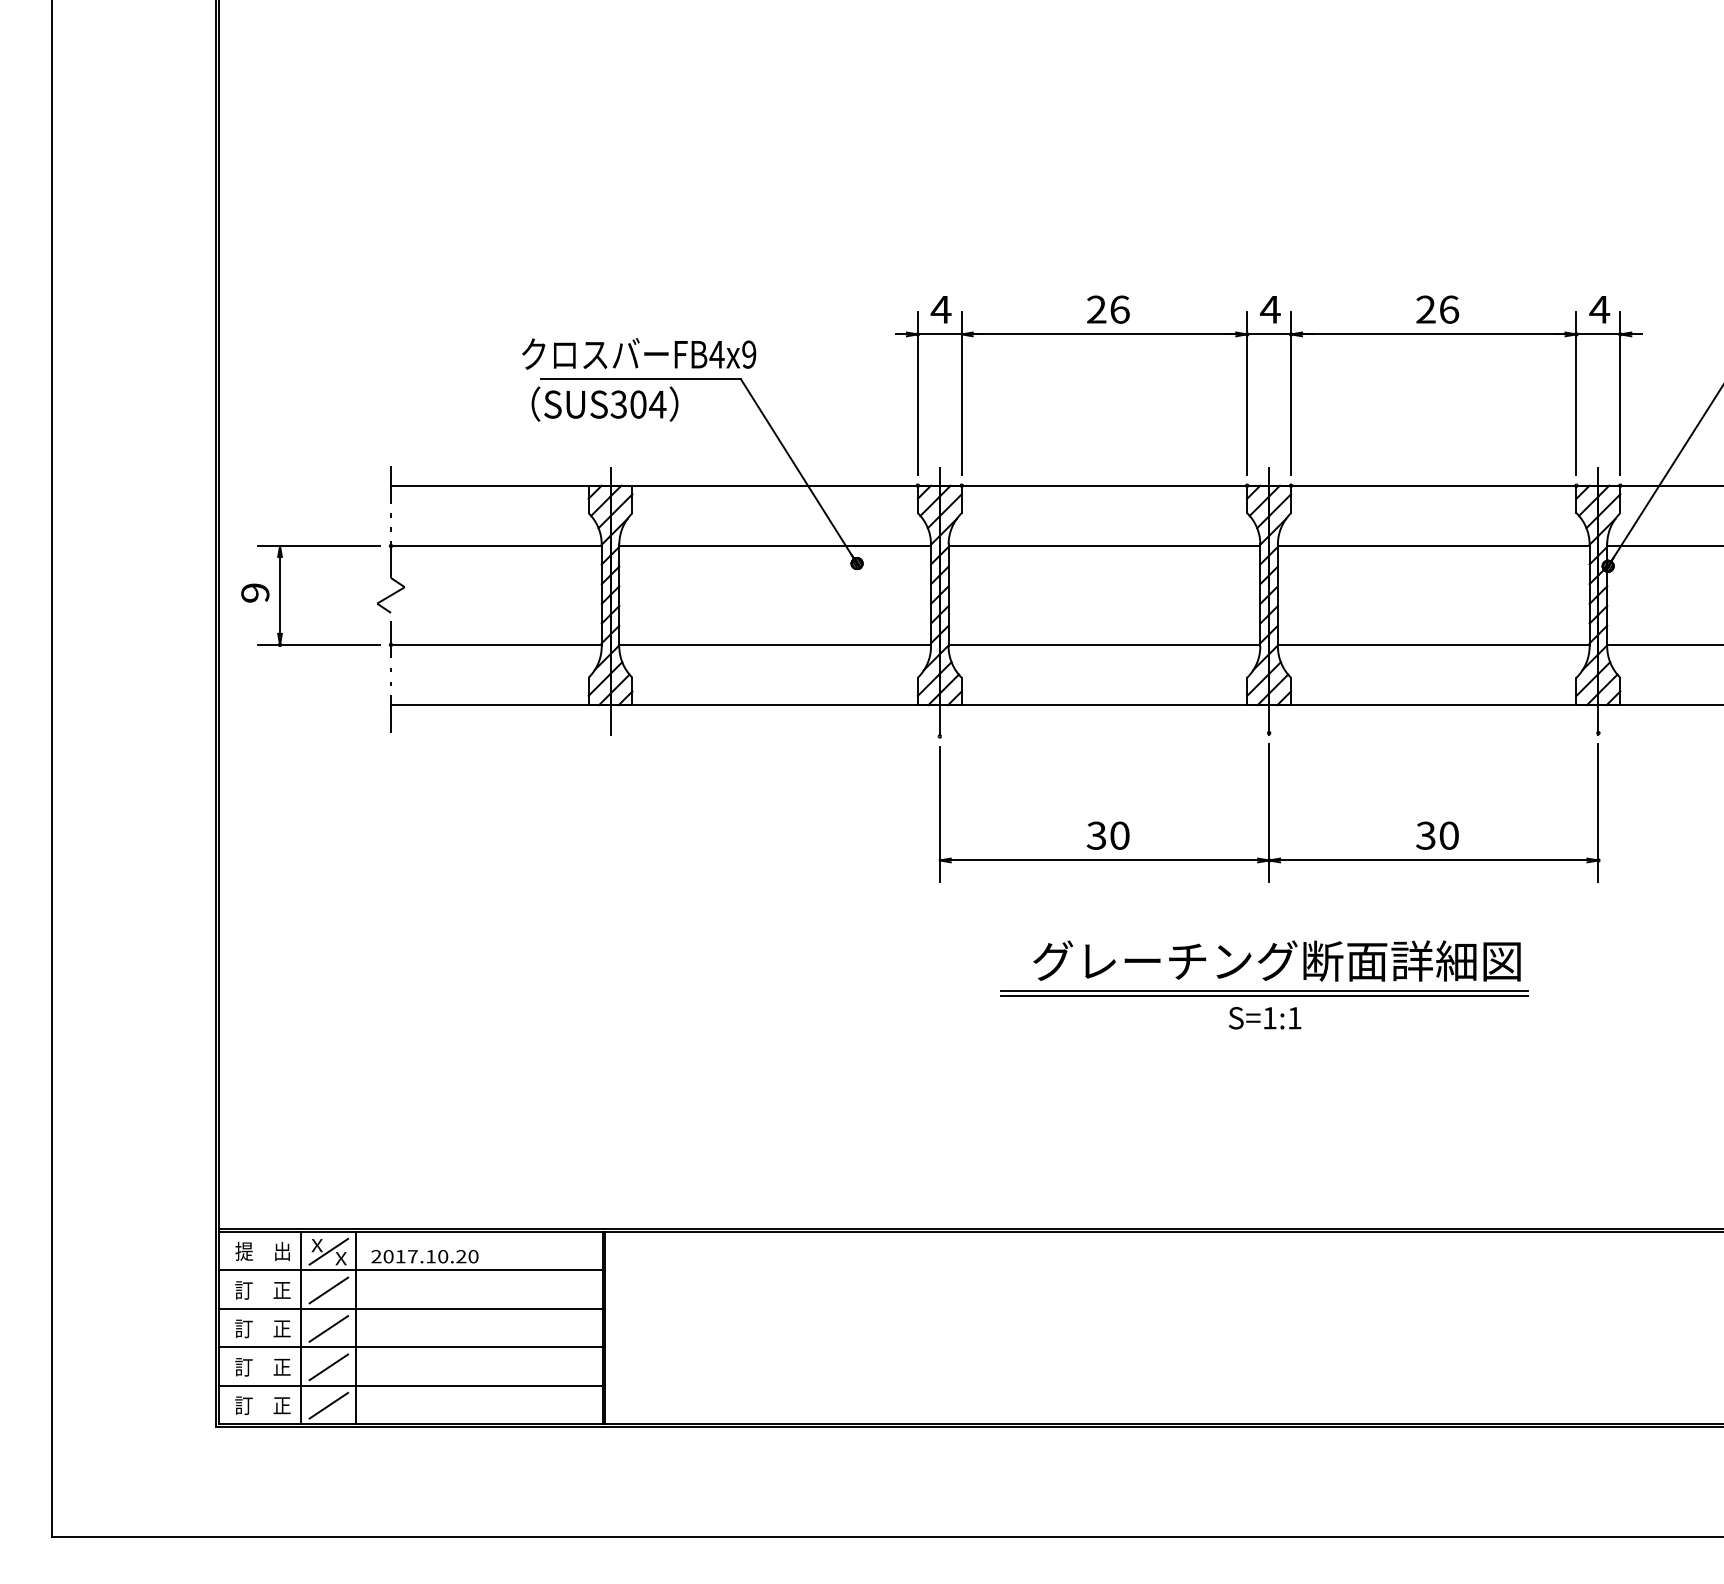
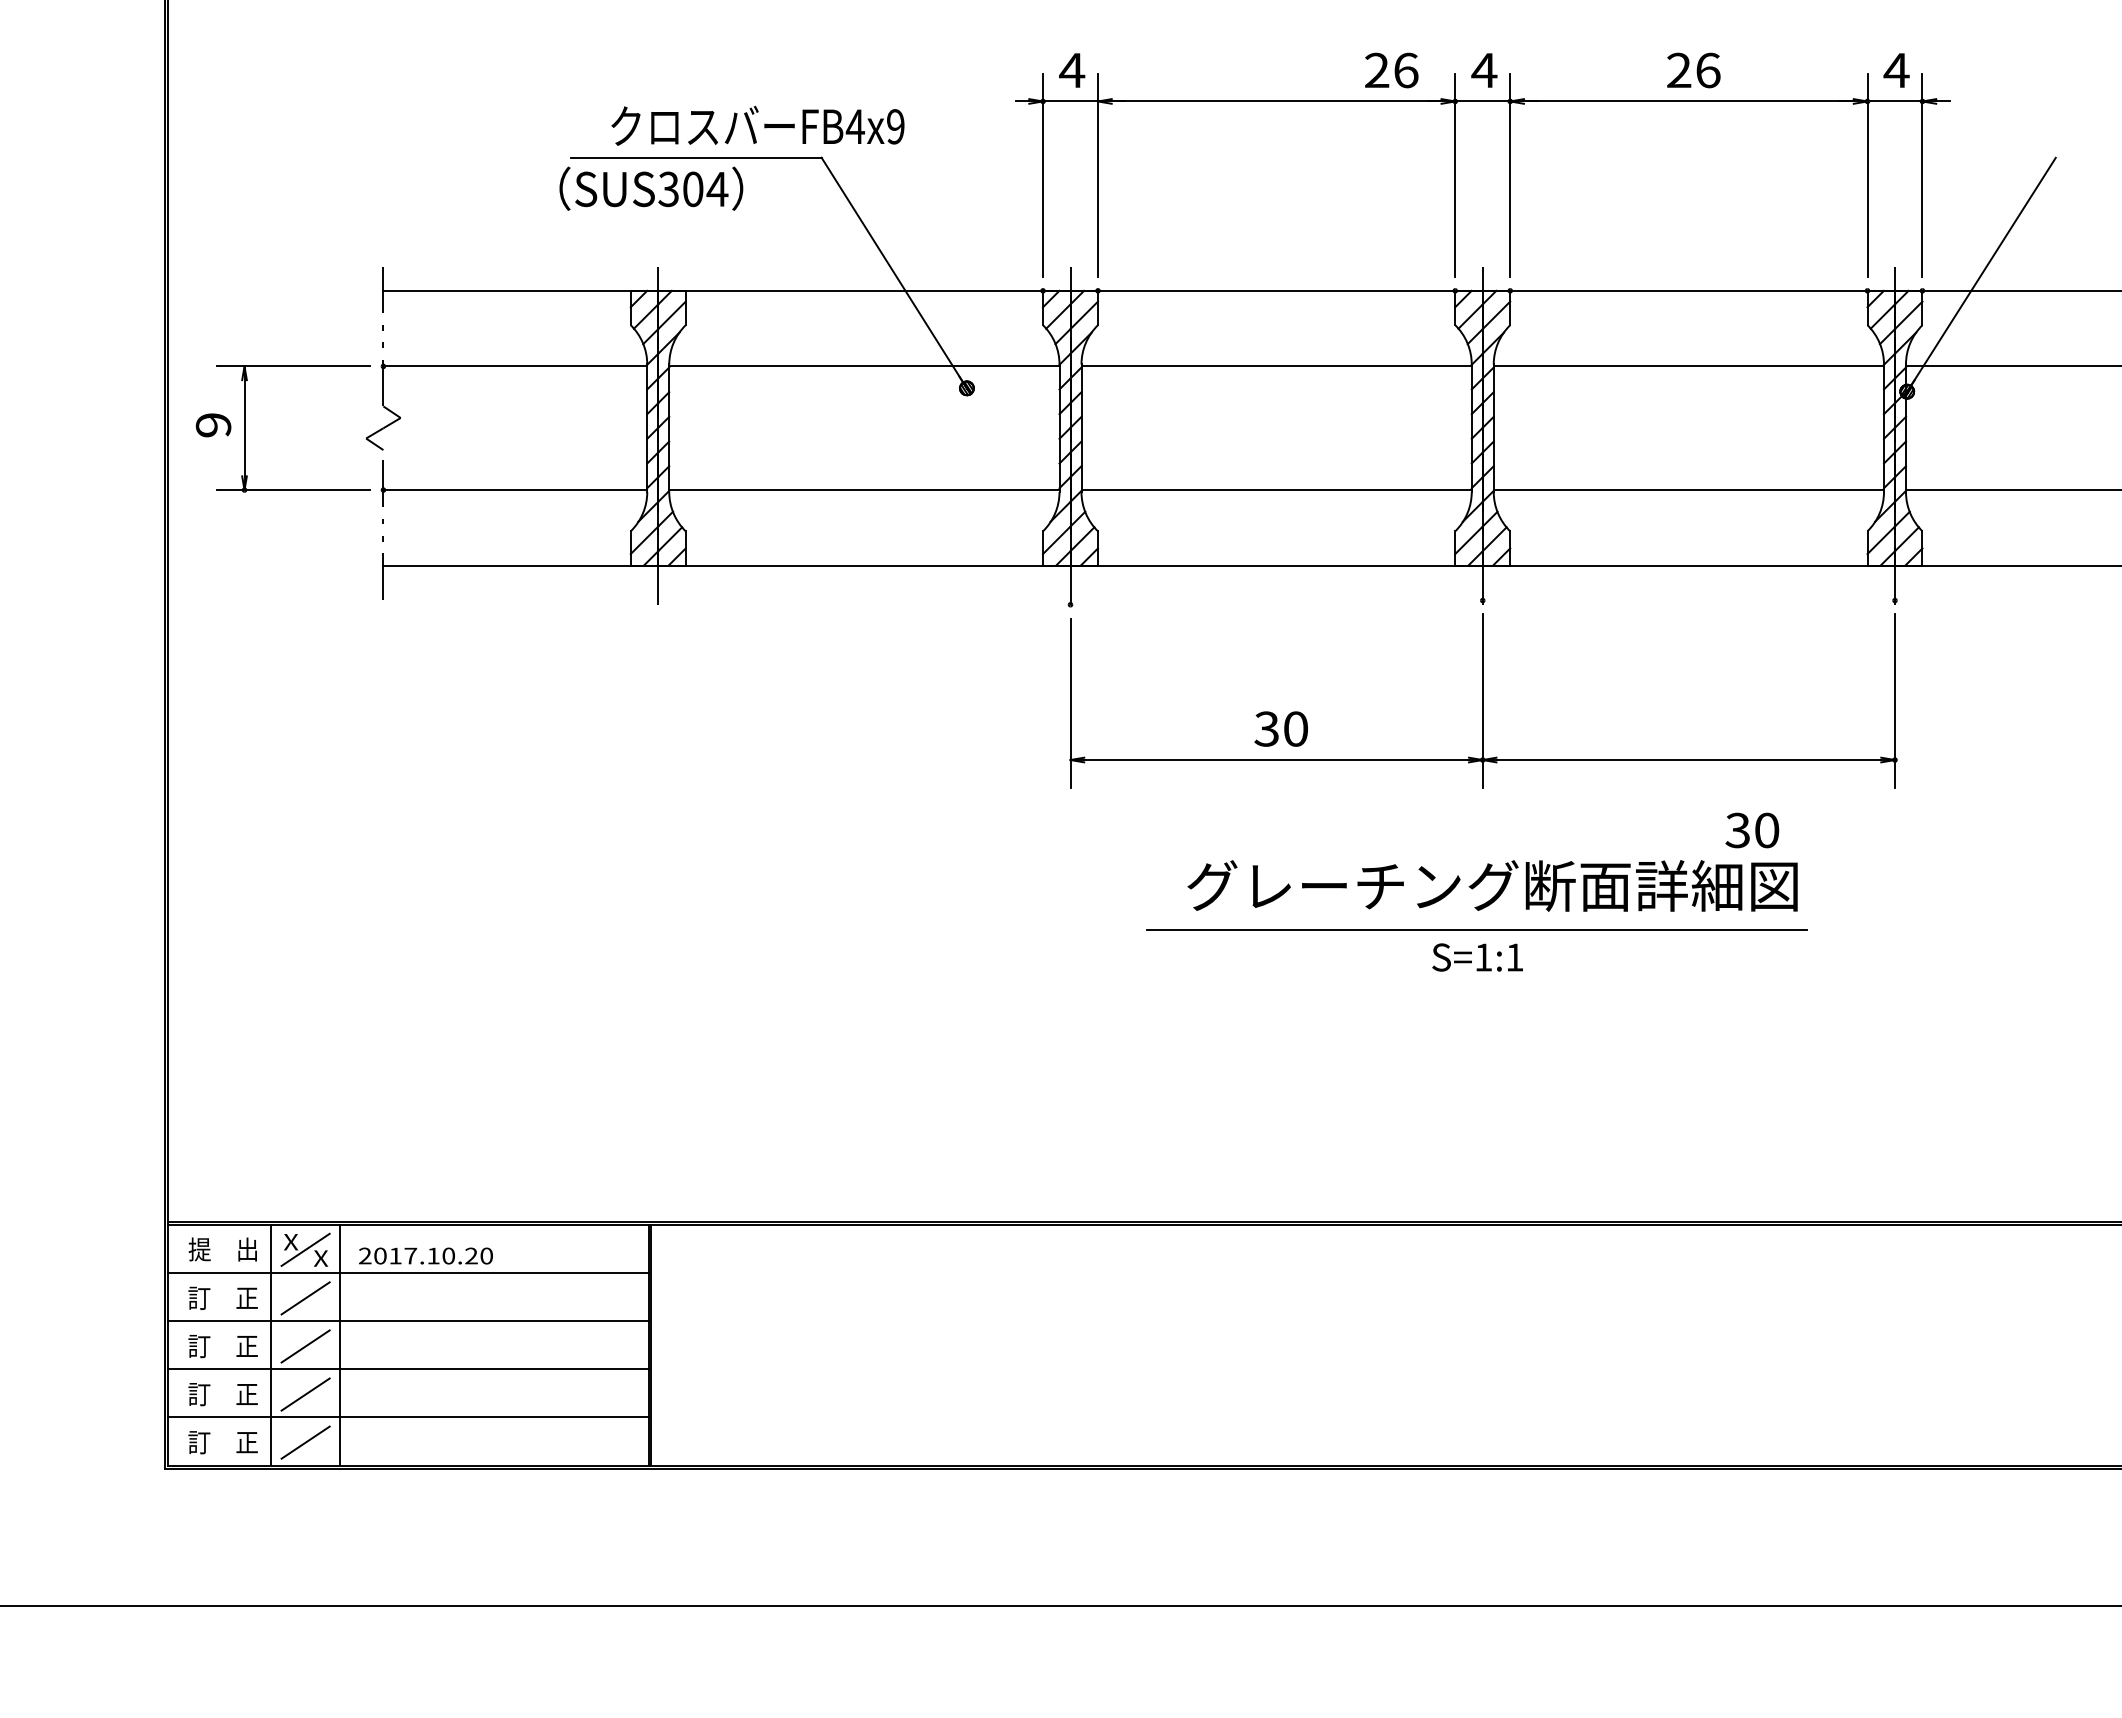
text: (1108, 309) -> (1391, 70), moved
text: (639, 353) -> (758, 125), moved
text: (1437, 835) -> (1752, 830), moved
line: (1264, 990) -> (1476, 922), removed

